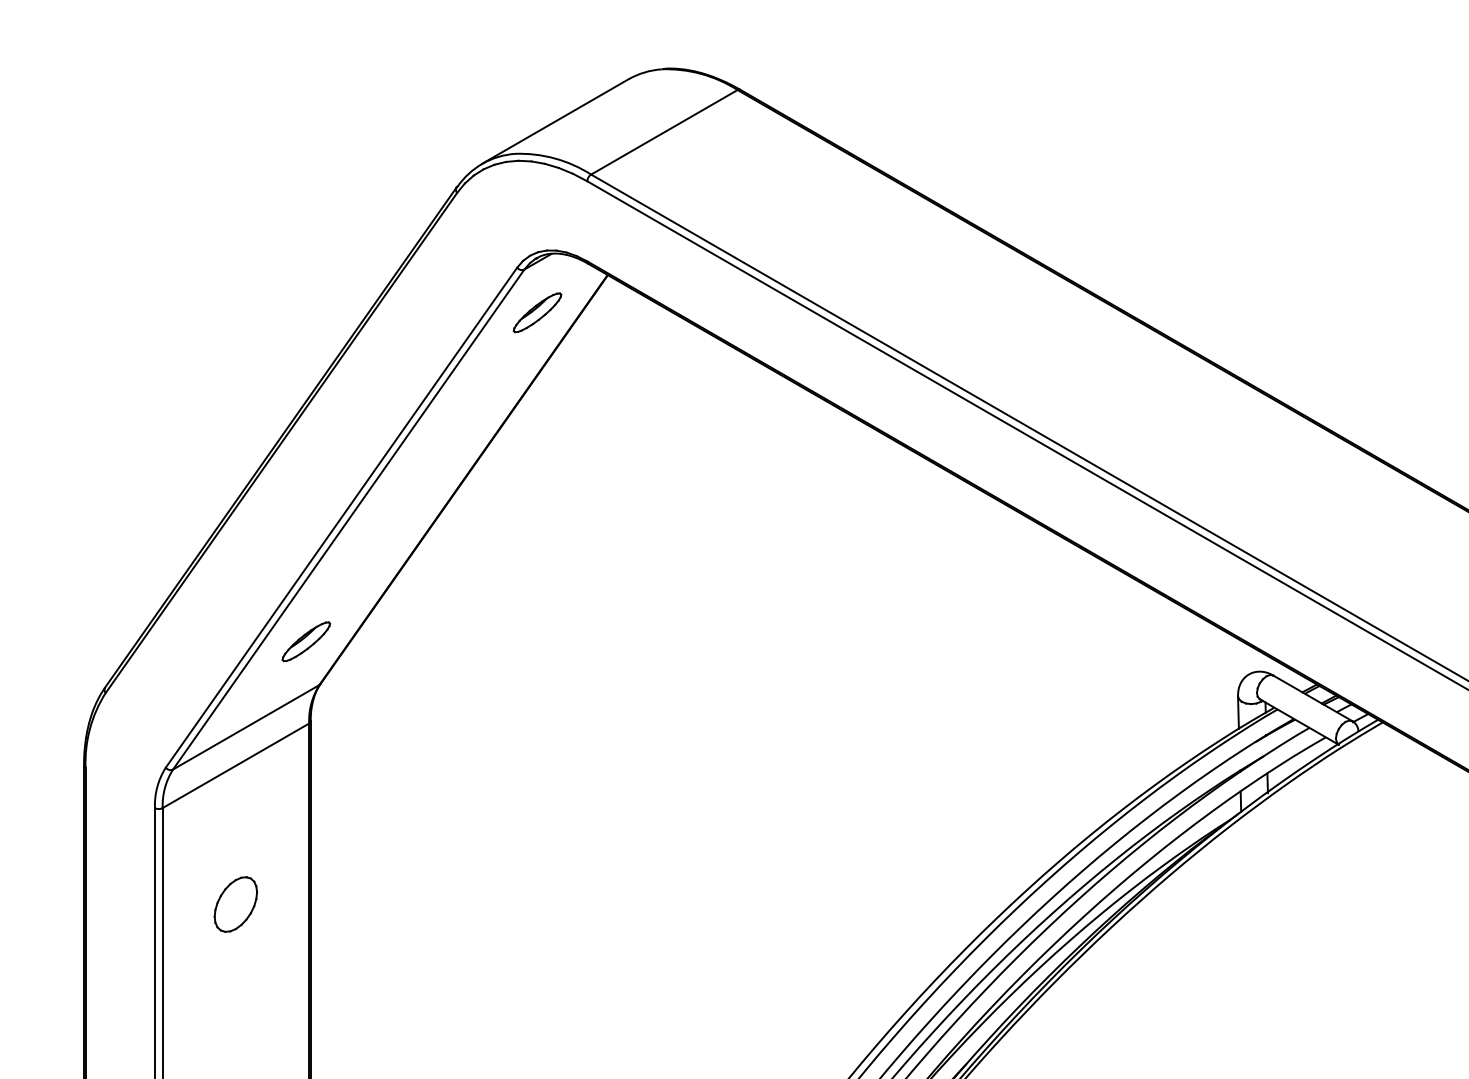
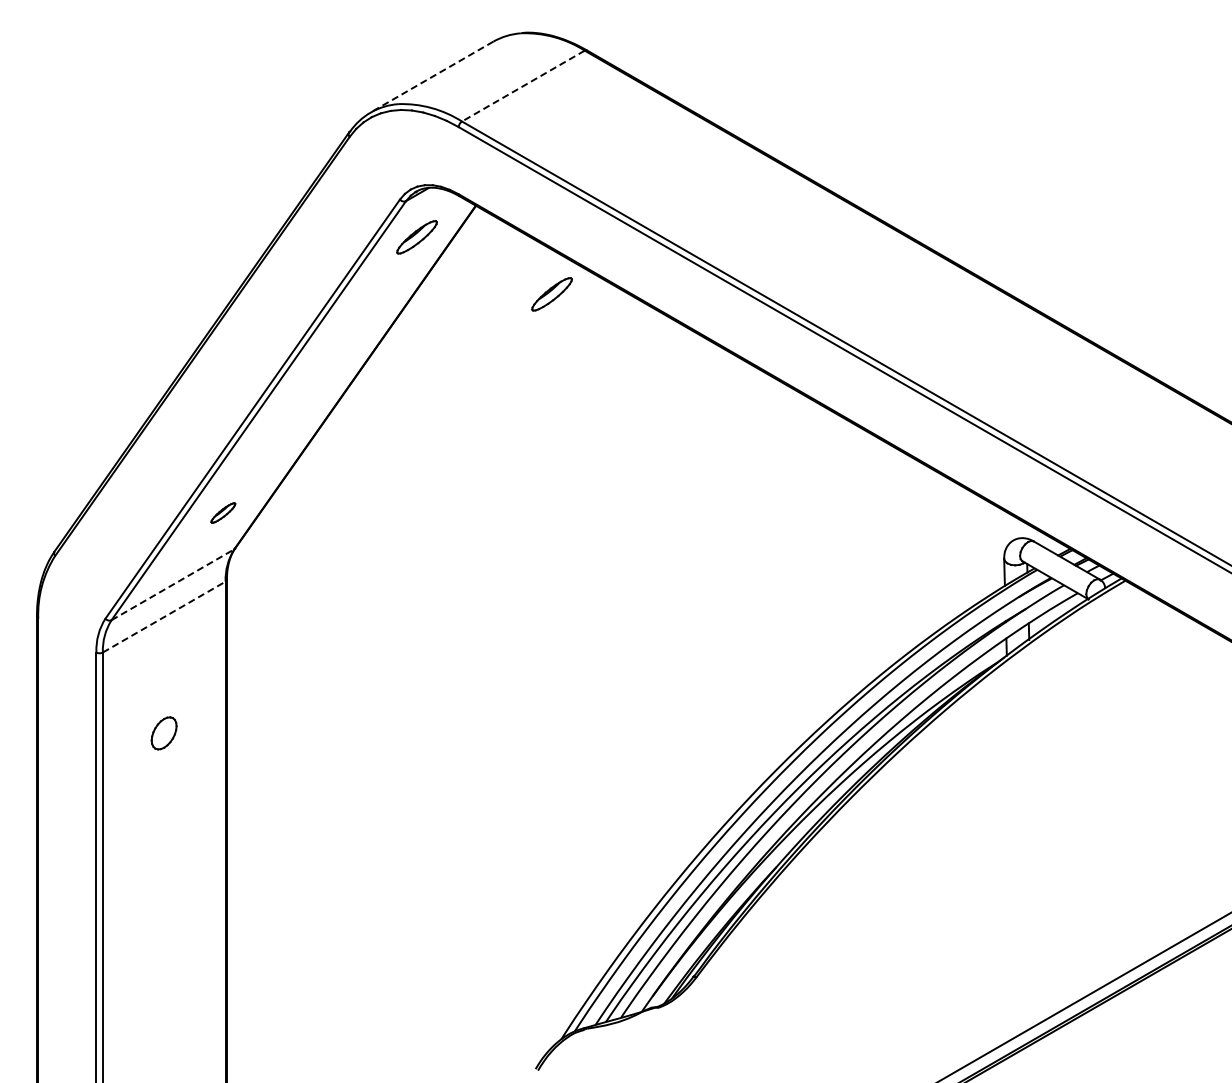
line: (555, 122) -> (432, 77), solid -> dashed
line: (664, 132) -> (523, 86), solid -> dashed
part: (697, 380) -> (551, 294), added
part: (306, 641) -> (223, 512), size x0.6
line: (245, 726) -> (172, 584), solid -> dashed
line: (236, 766) -> (164, 617), solid -> dashed
part: (235, 904) -> (163, 733), size x0.7

